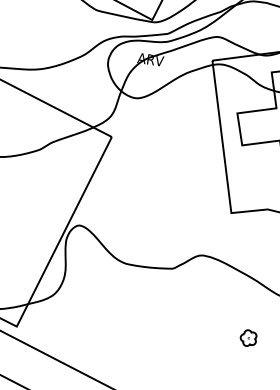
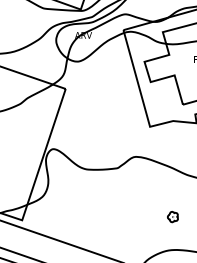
part: (247, 338) -> (172, 217), moved

